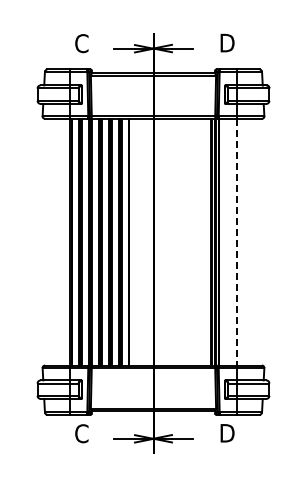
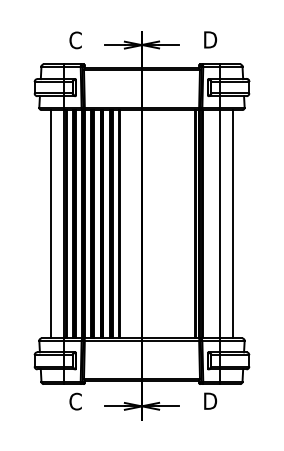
line: (54, 241) -> (50, 223), added
line: (252, 241) -> (233, 223), added
line: (237, 242) -> (219, 224), dashed -> solid

